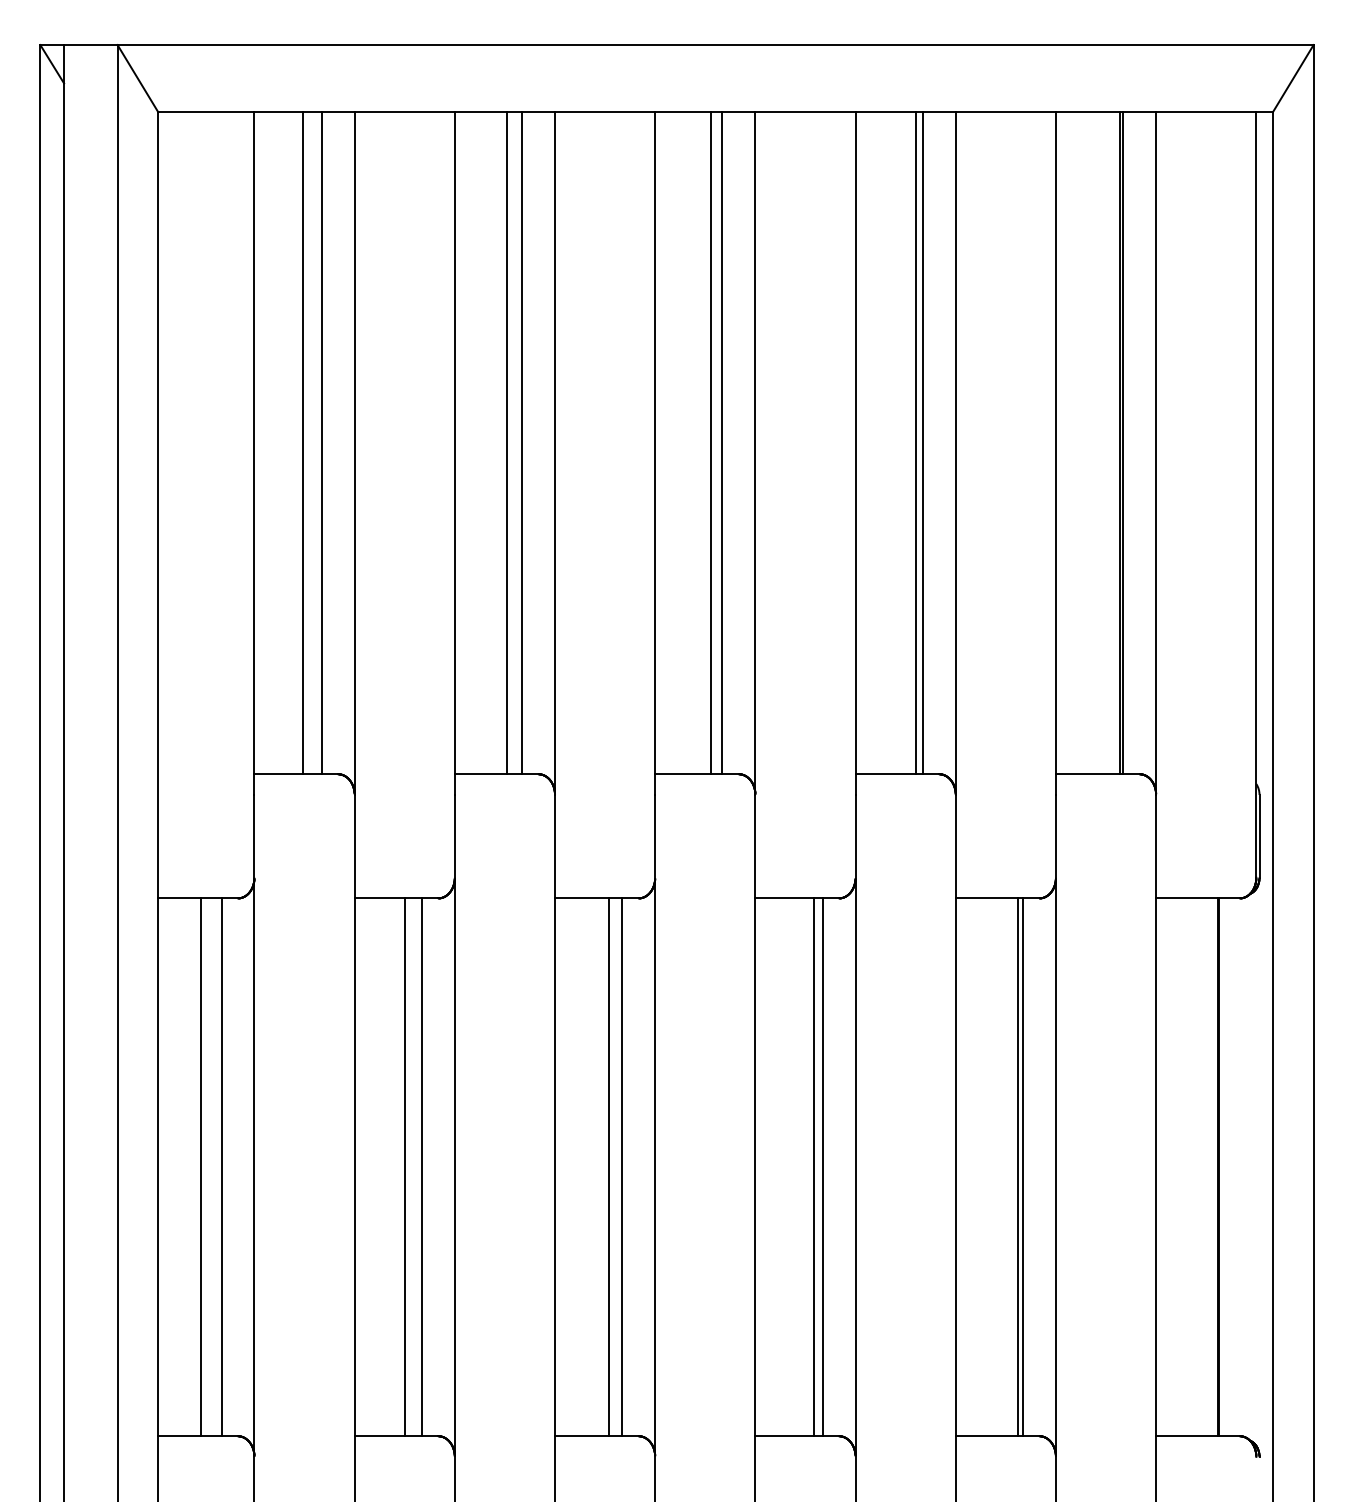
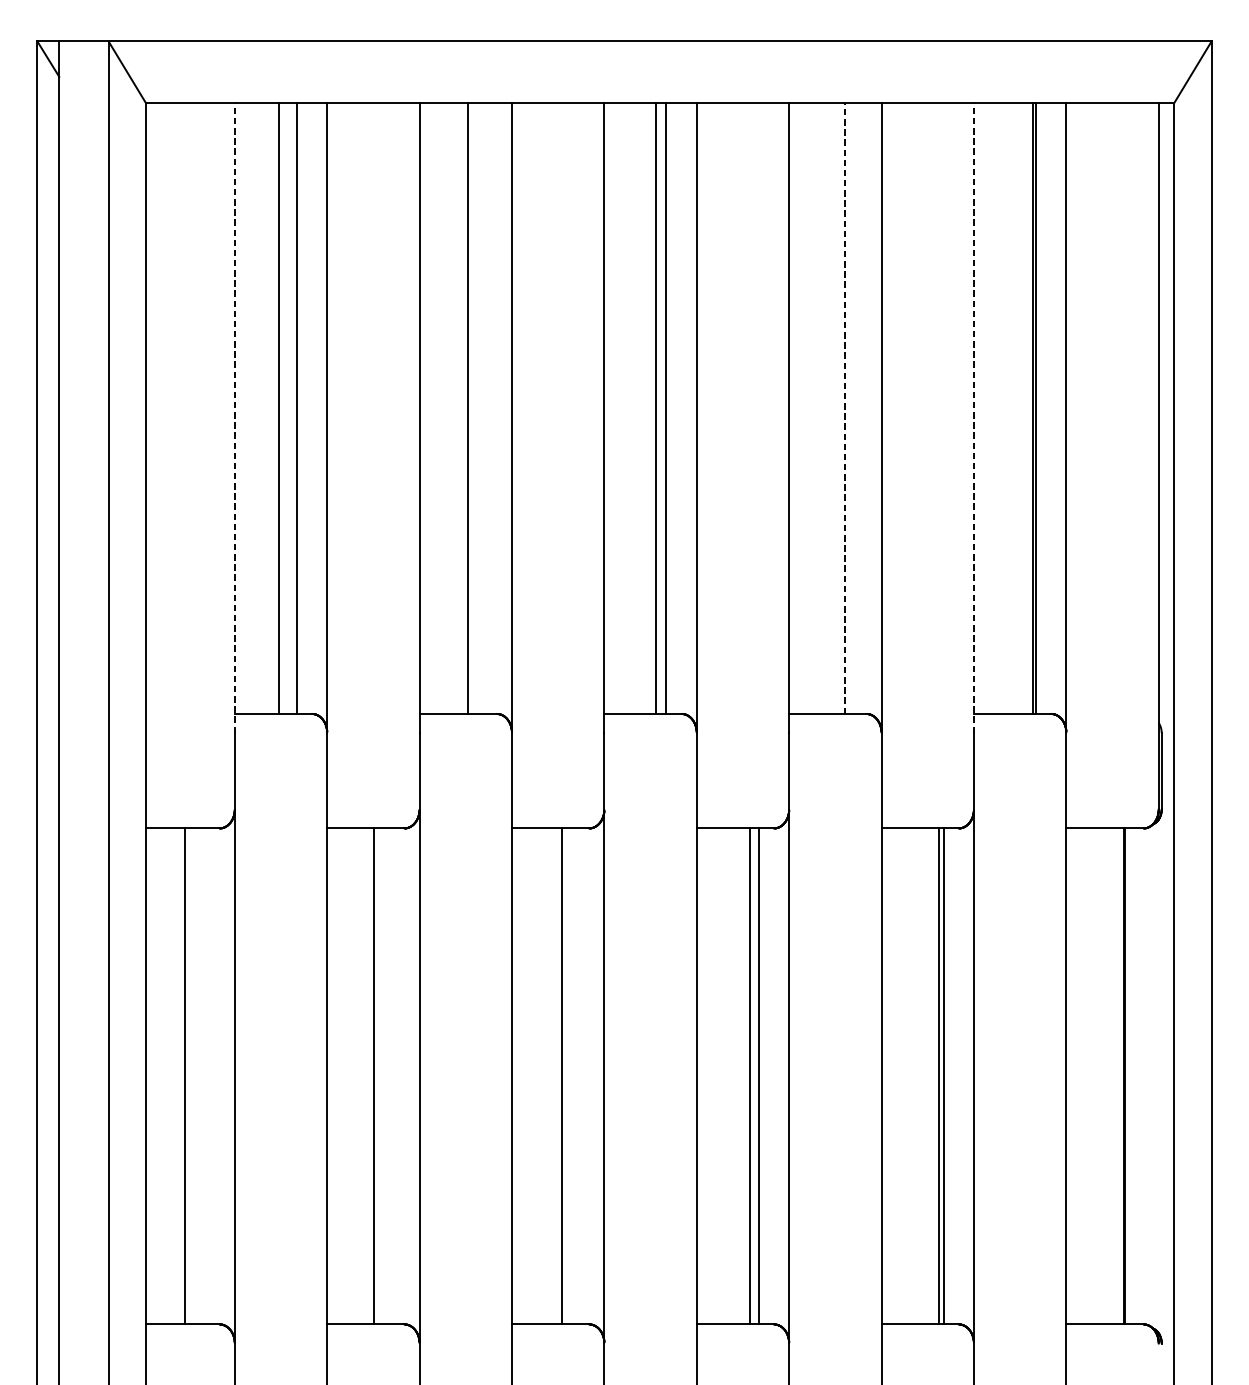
line: (522, 443) -> (482, 408), removed
line: (915, 443) -> (844, 408), solid -> dashed
line: (922, 443) -> (850, 408), removed
line: (254, 453) -> (234, 418), solid -> dashed
line: (1055, 453) -> (973, 418), solid -> dashed
line: (221, 1167) -> (204, 1076), removed
line: (421, 1167) -> (388, 1076), removed
line: (622, 1167) -> (574, 1076), removed

